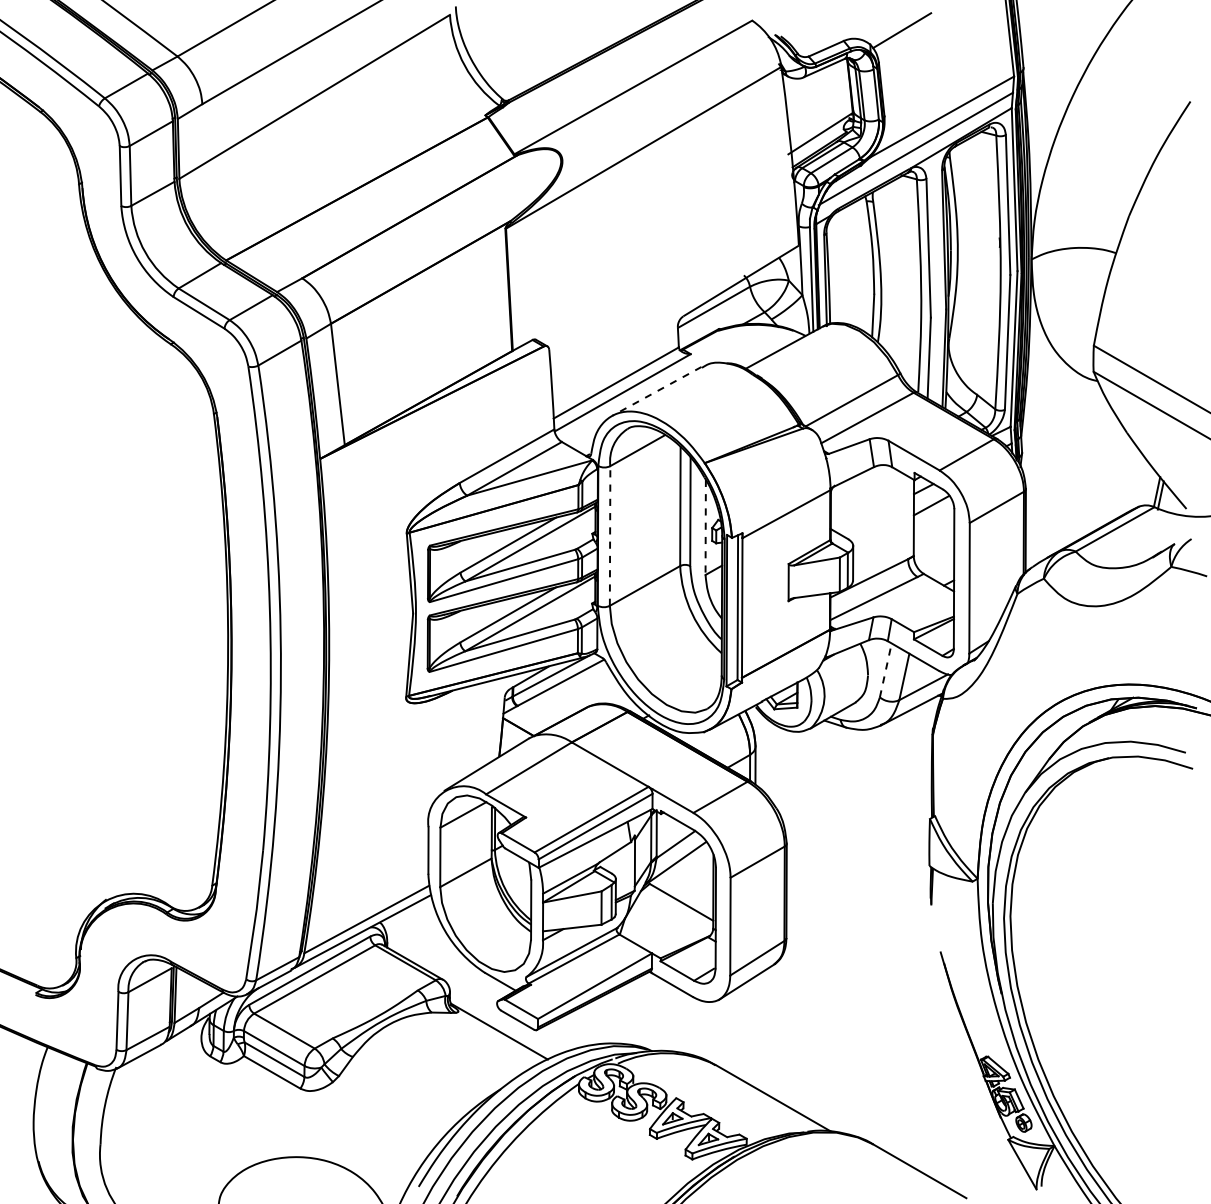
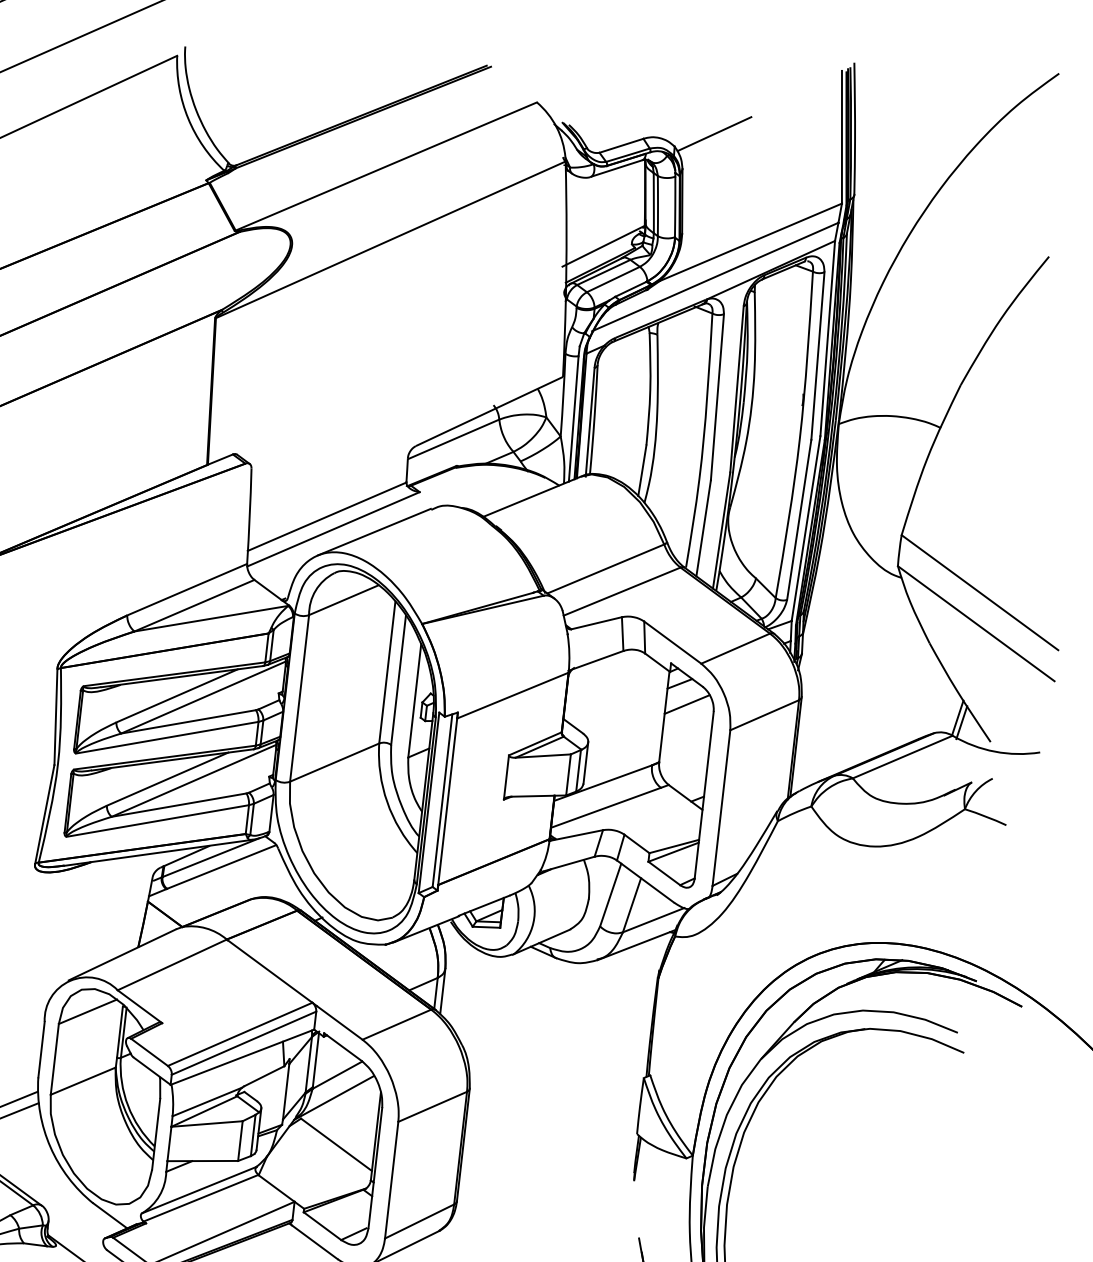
line: (656, 391) -> (373, 532), dashed -> solid
line: (705, 527) -> (414, 700), dashed -> solid
line: (610, 535) -> (300, 697), dashed -> solid
line: (885, 670) -> (610, 895), dashed -> solid

